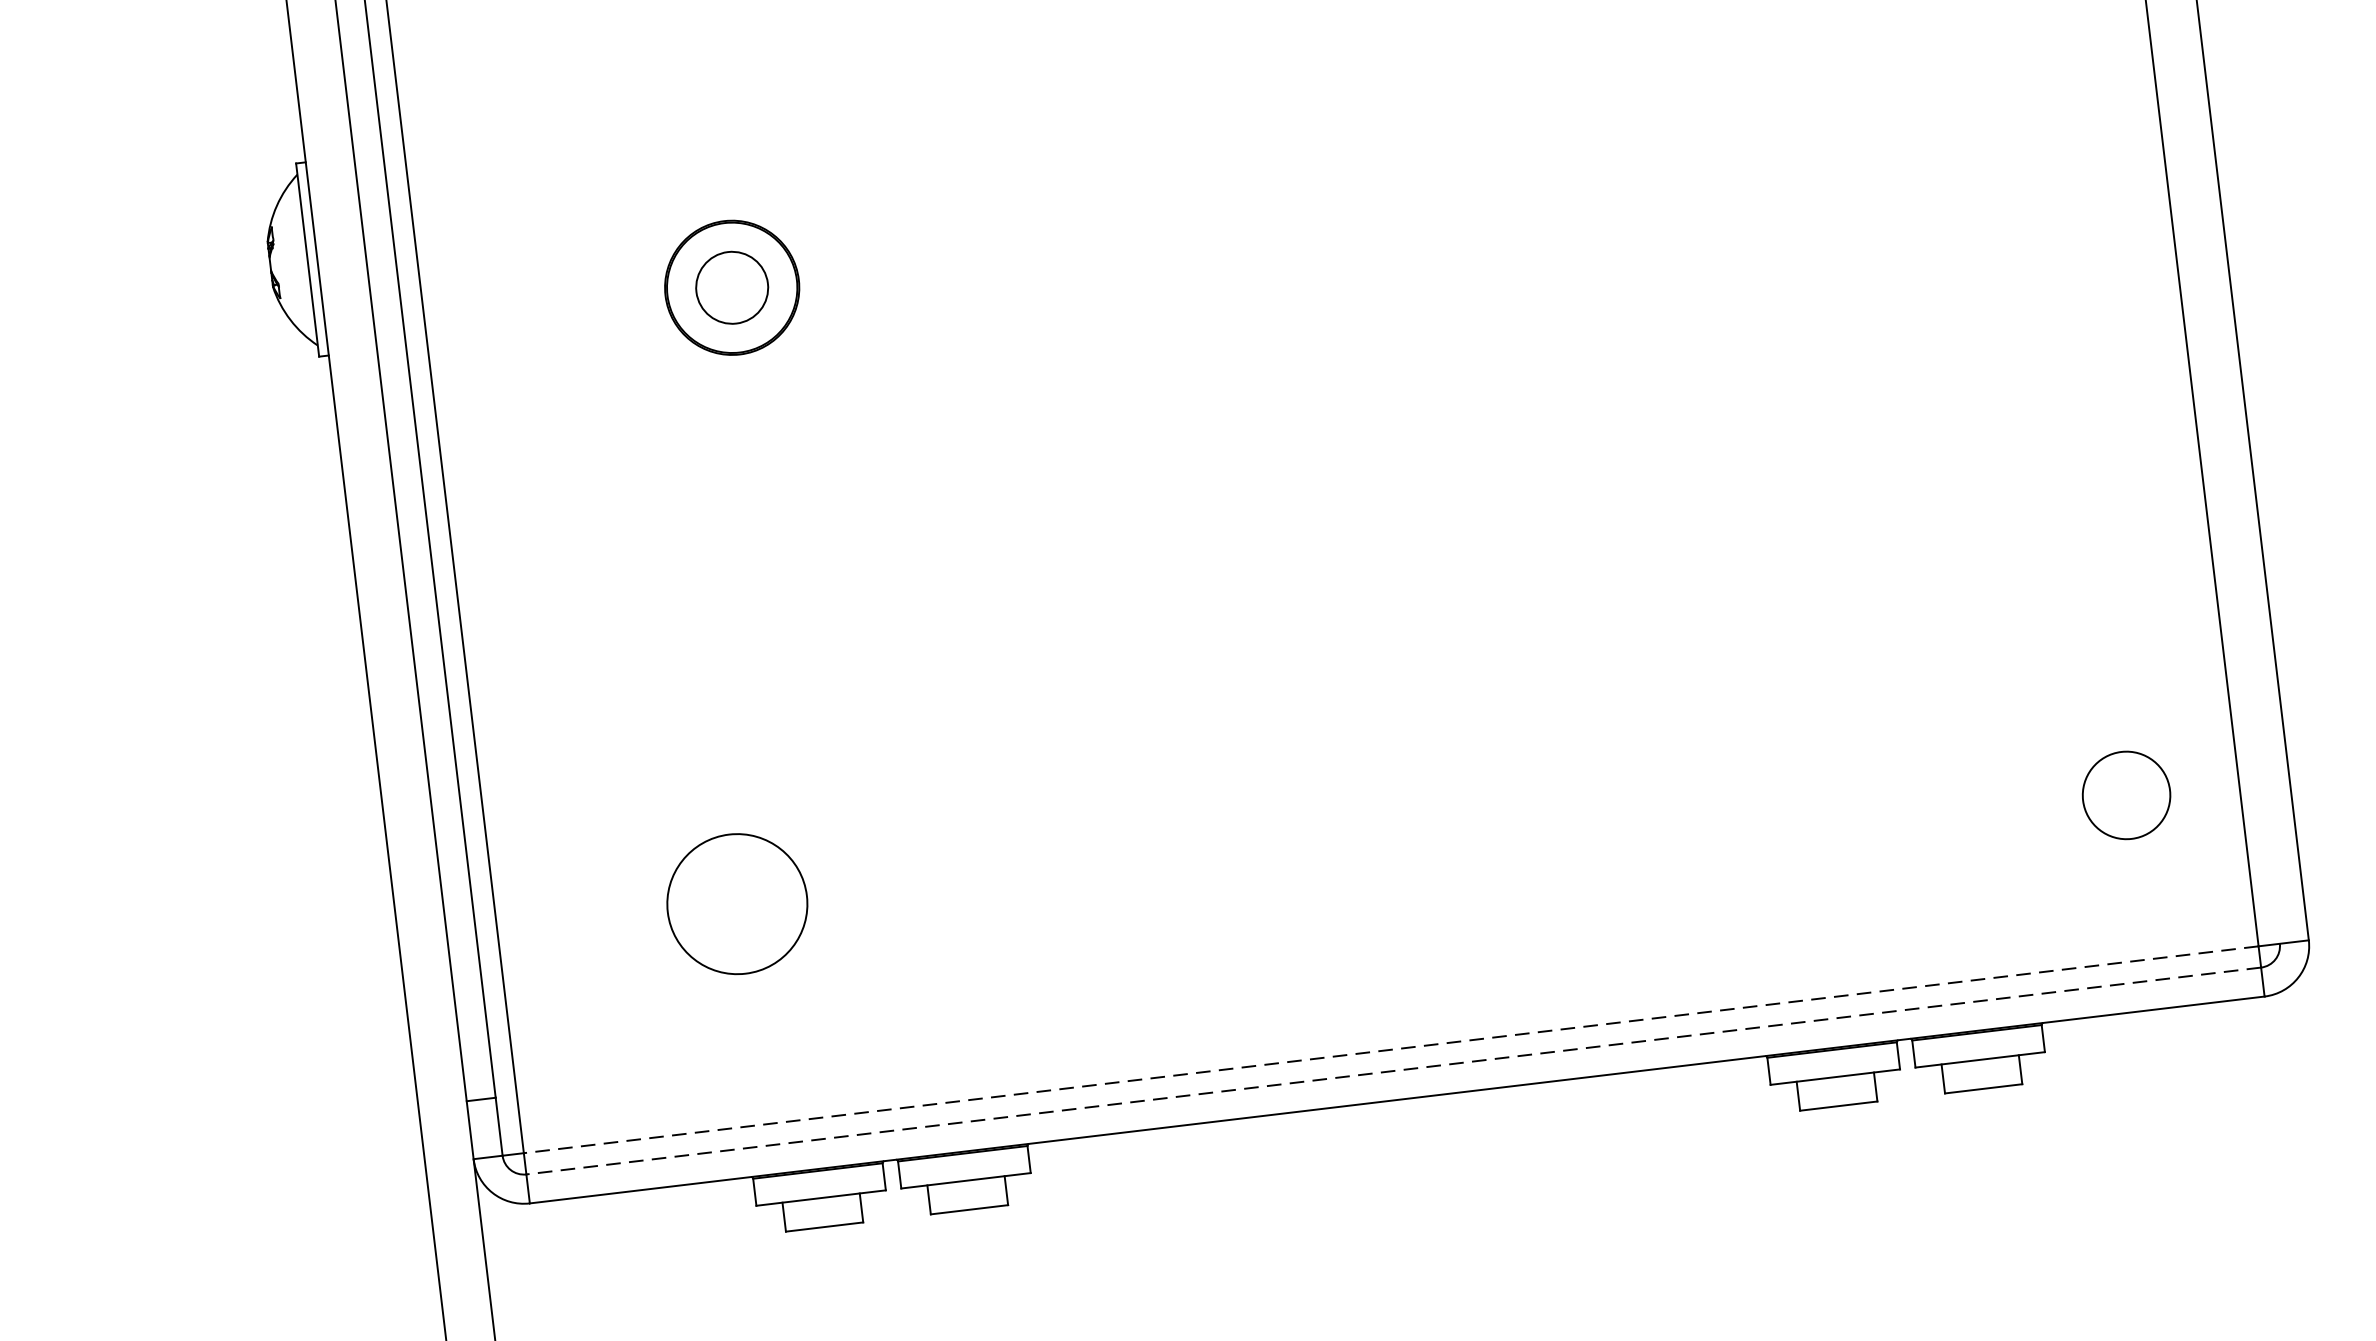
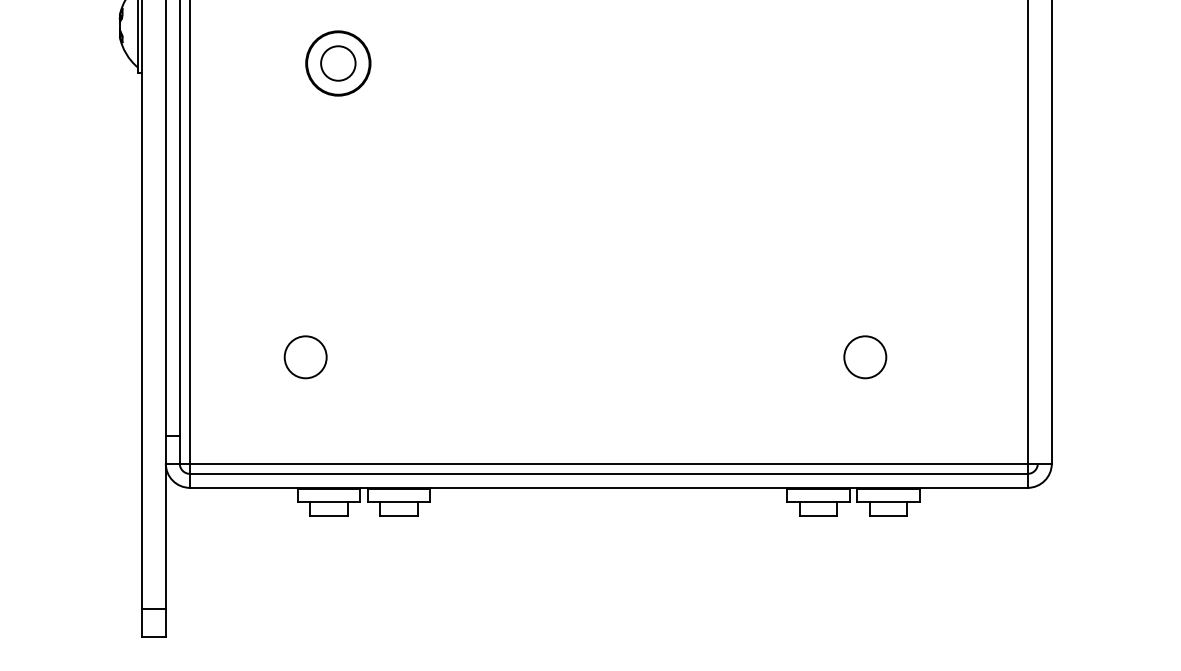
circle: (2127, 795) -> (865, 357), moved
circle: (736, 904) -> (305, 357), size x0.62
line: (1390, 1049) -> (608, 463), dashed -> solid
line: (1392, 1070) -> (608, 473), dashed -> solid

